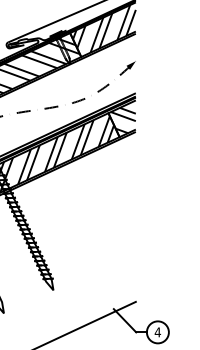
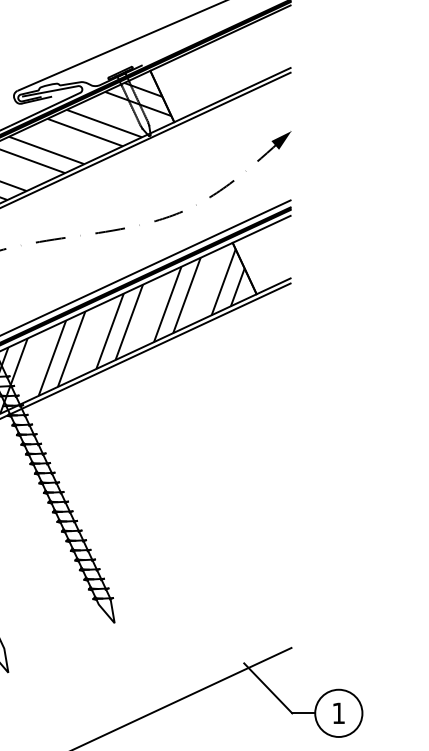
hatch: (104, 28) -> (224, 60), removed
hatch: (122, 120) -> (262, 258), removed
text: (157, 332) -> (337, 713), 4 -> 1

